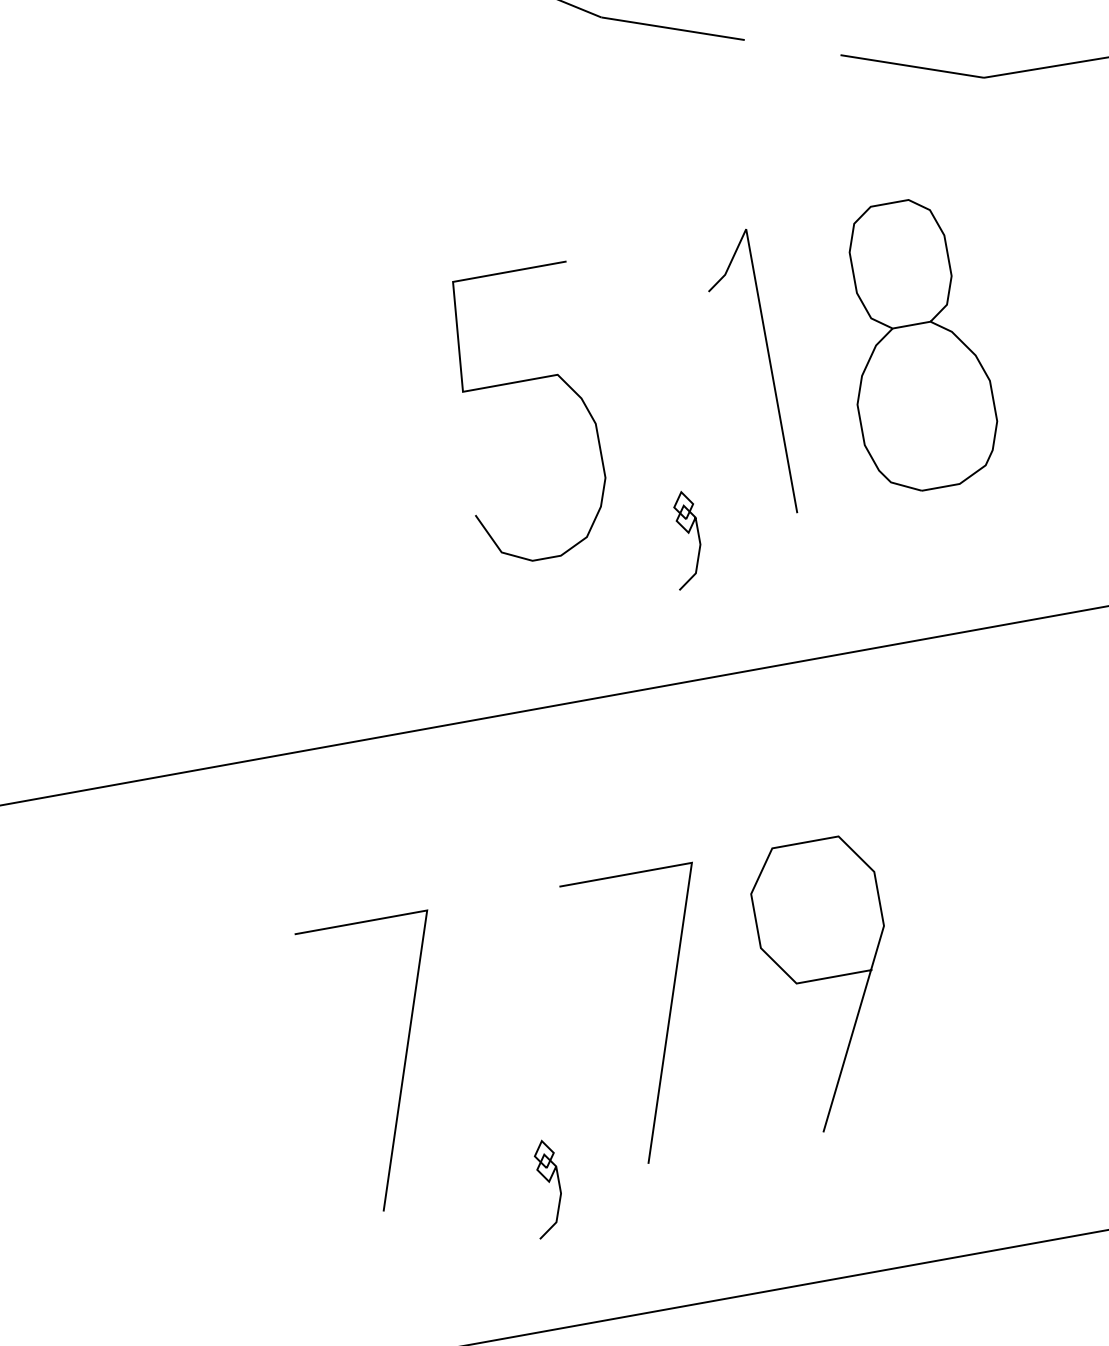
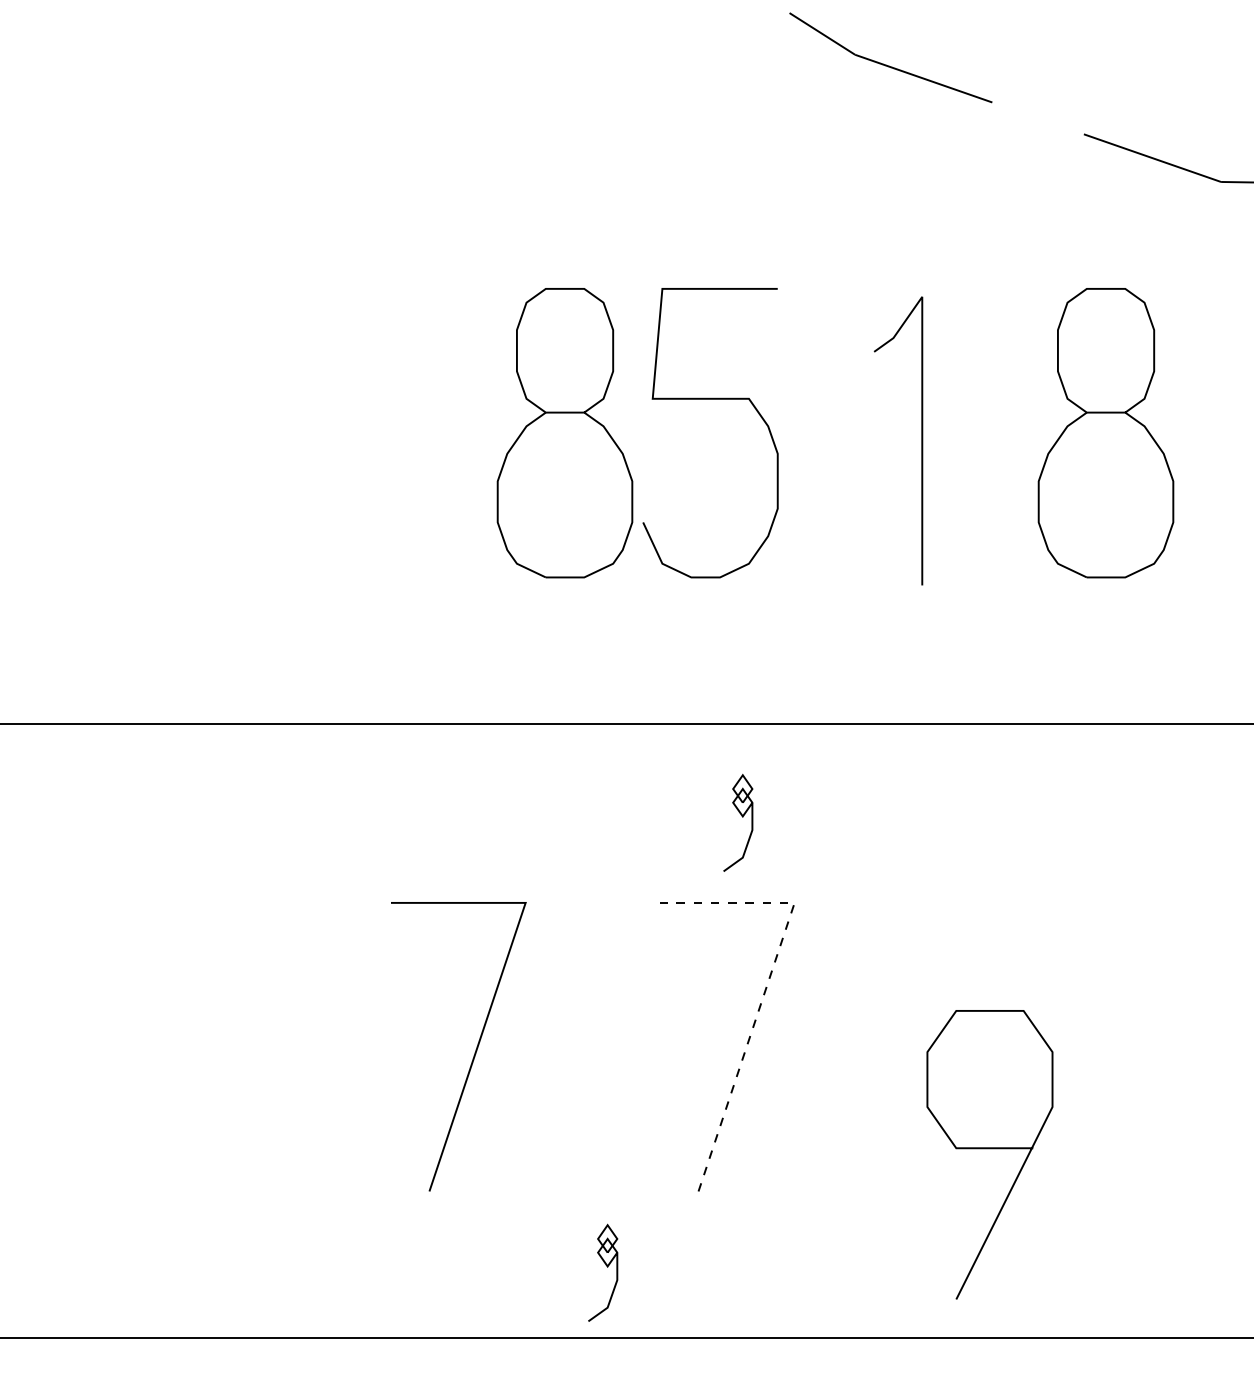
line: (770, 370) -> (921, 440), moved
part: (382, 441) -> (564, 433), added
part: (688, 533) -> (742, 817), moved
line: (680, 945) -> (768, 982), solid -> dashed
curve: (829, 978) -> (989, 1149), moved
part: (549, 1182) -> (607, 1267), moved

